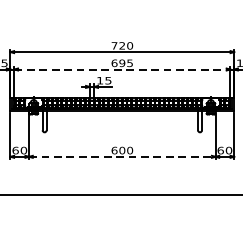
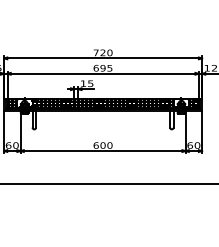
line: (122, 69) -> (103, 73), dashed -> solid
line: (122, 157) -> (103, 151), dashed -> solid

